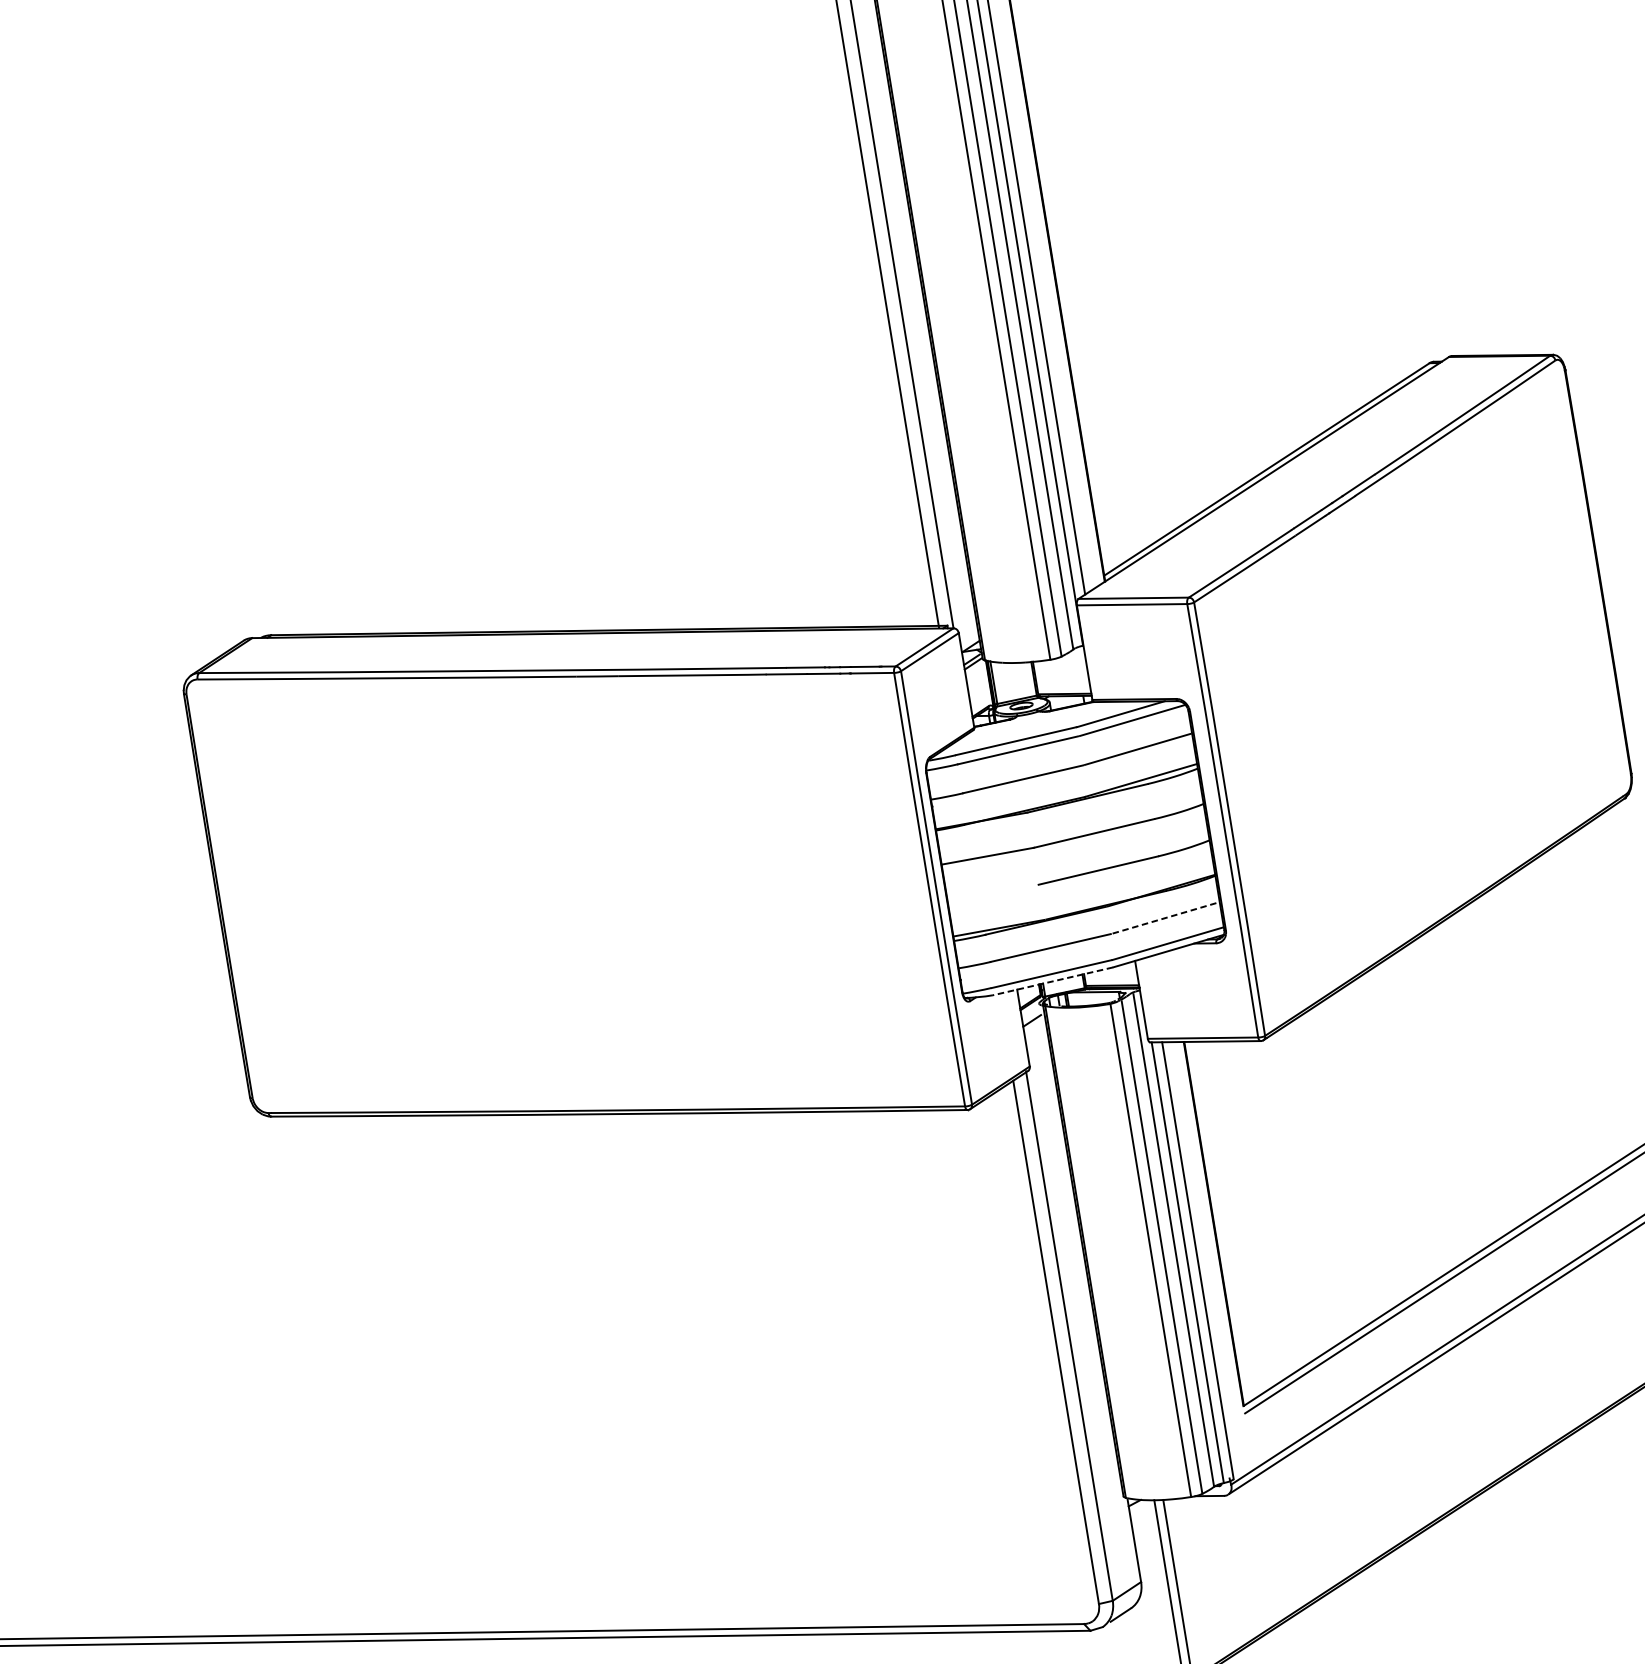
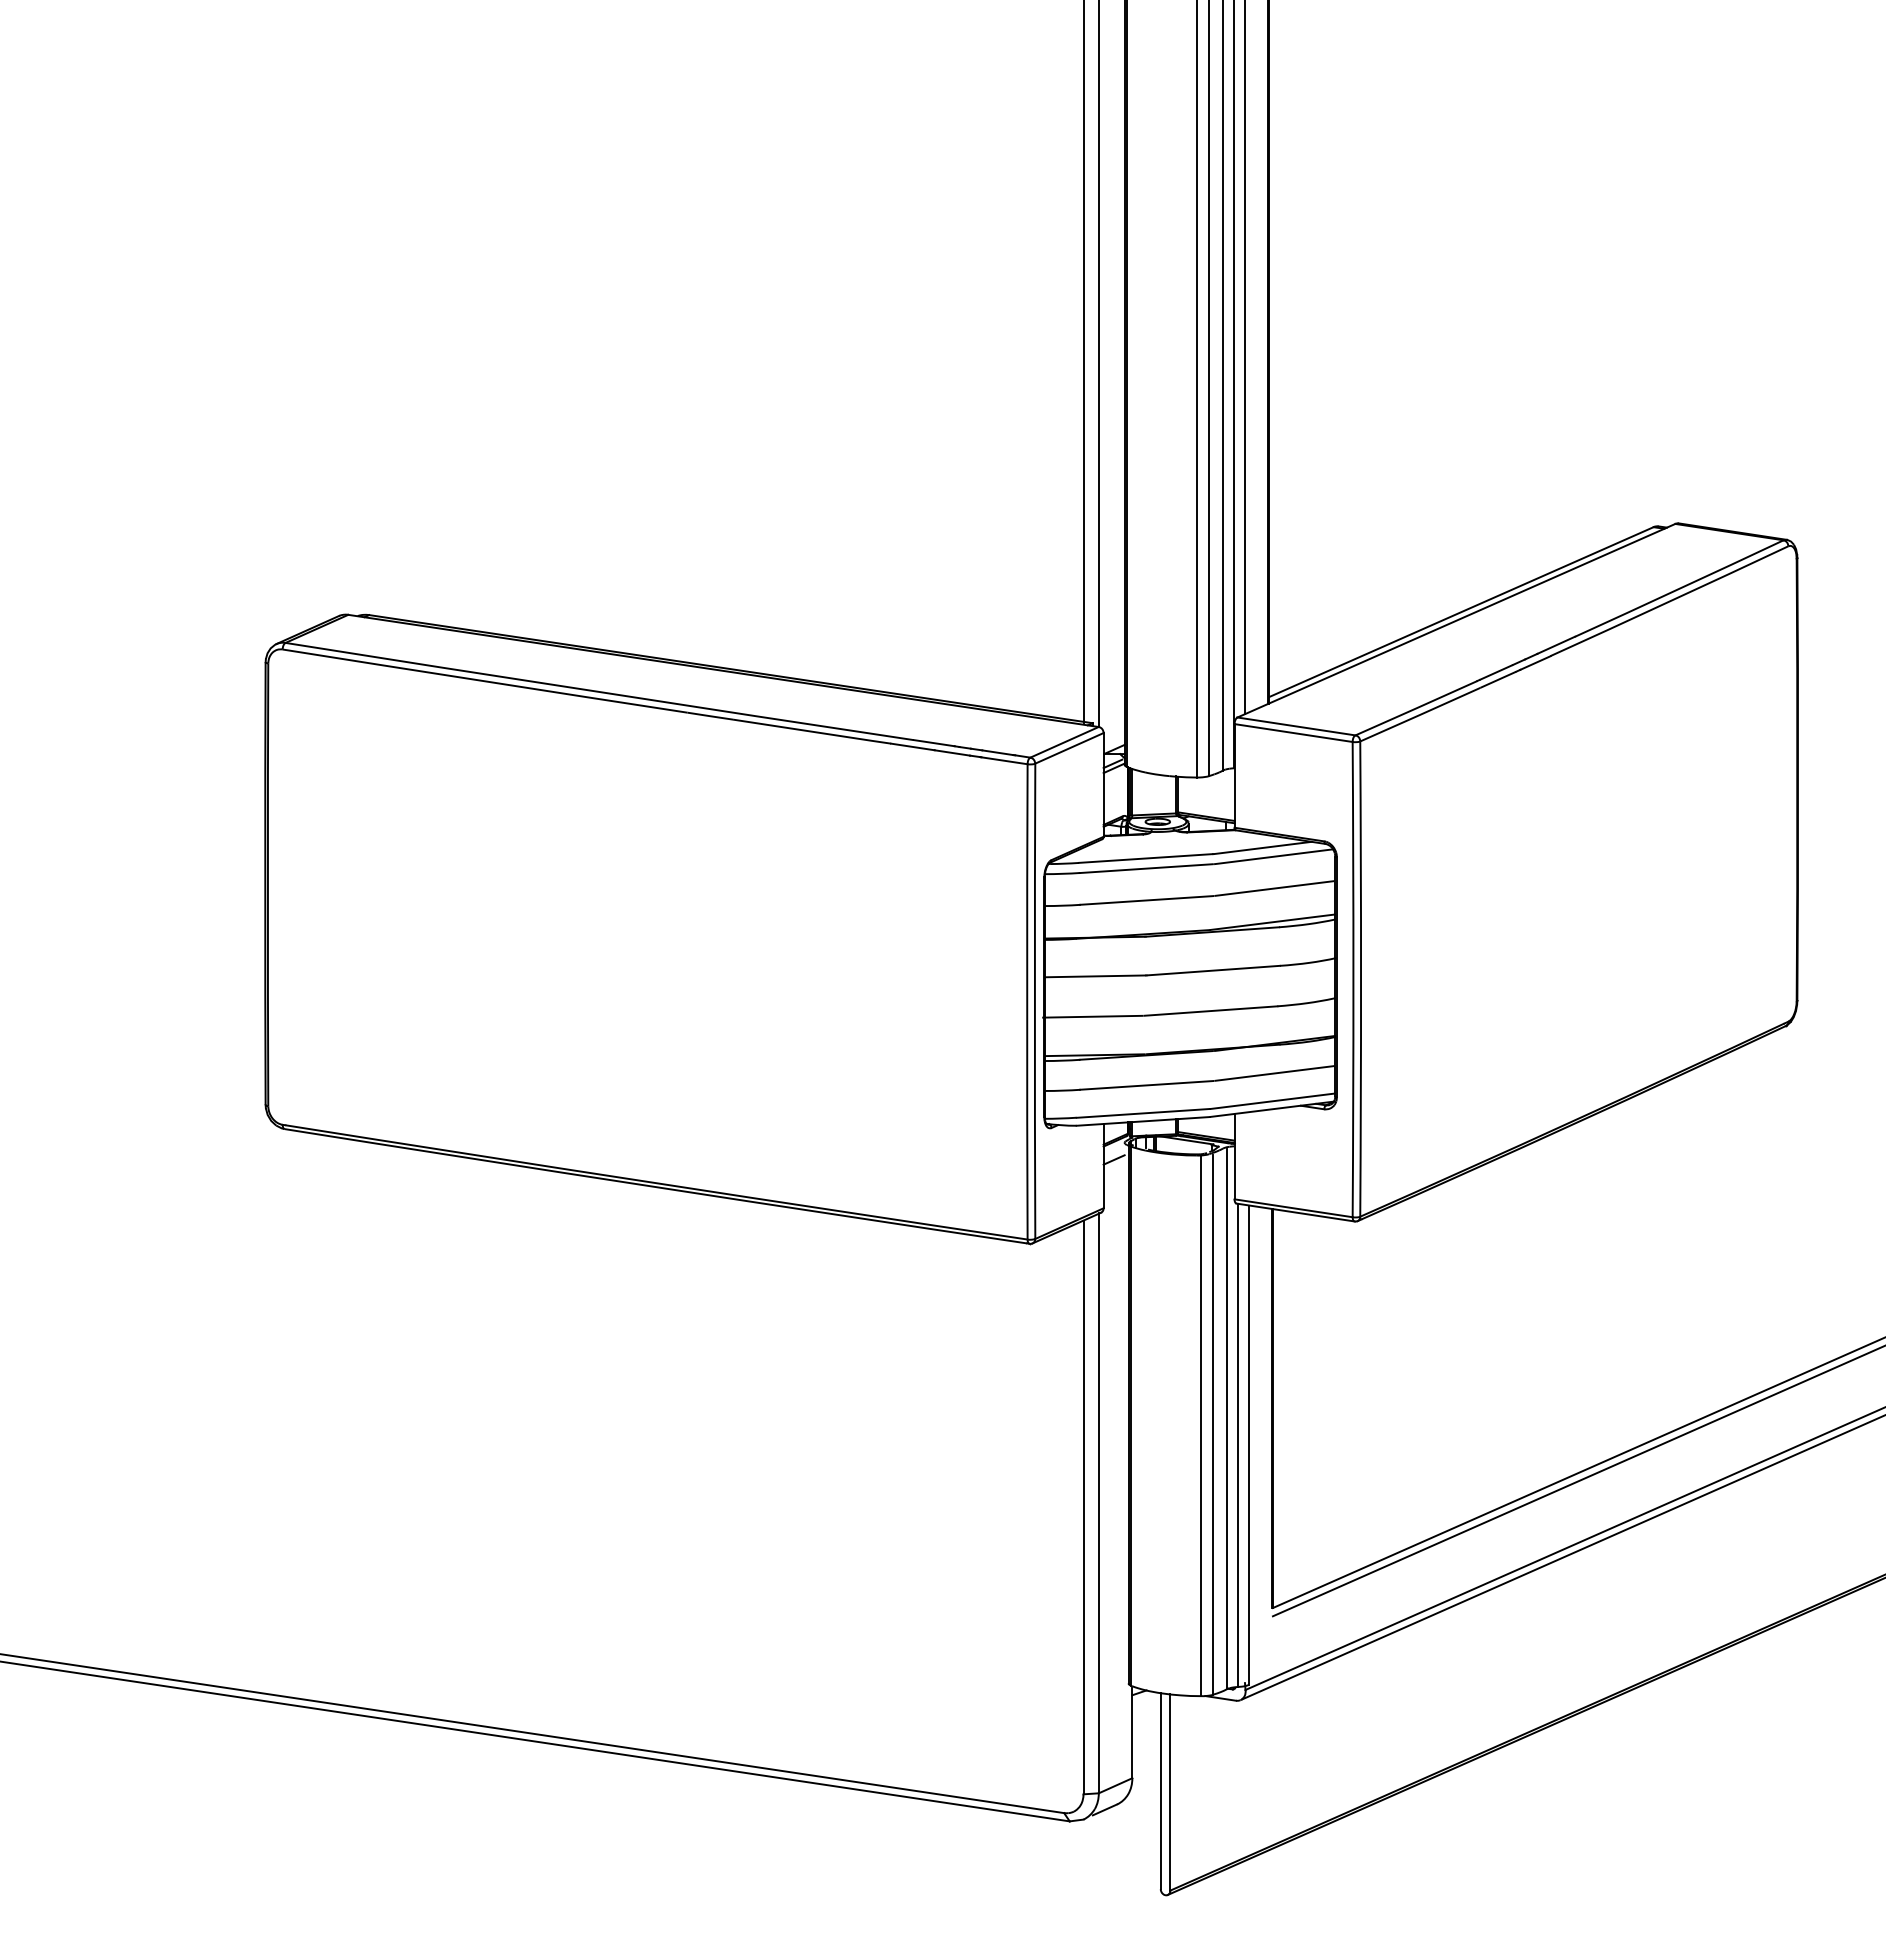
line: (990, 893) -> (1092, 1016), added
line: (1165, 918) -> (1274, 1073), dashed -> solid
line: (1053, 981) -> (1143, 1121), dashed -> solid

